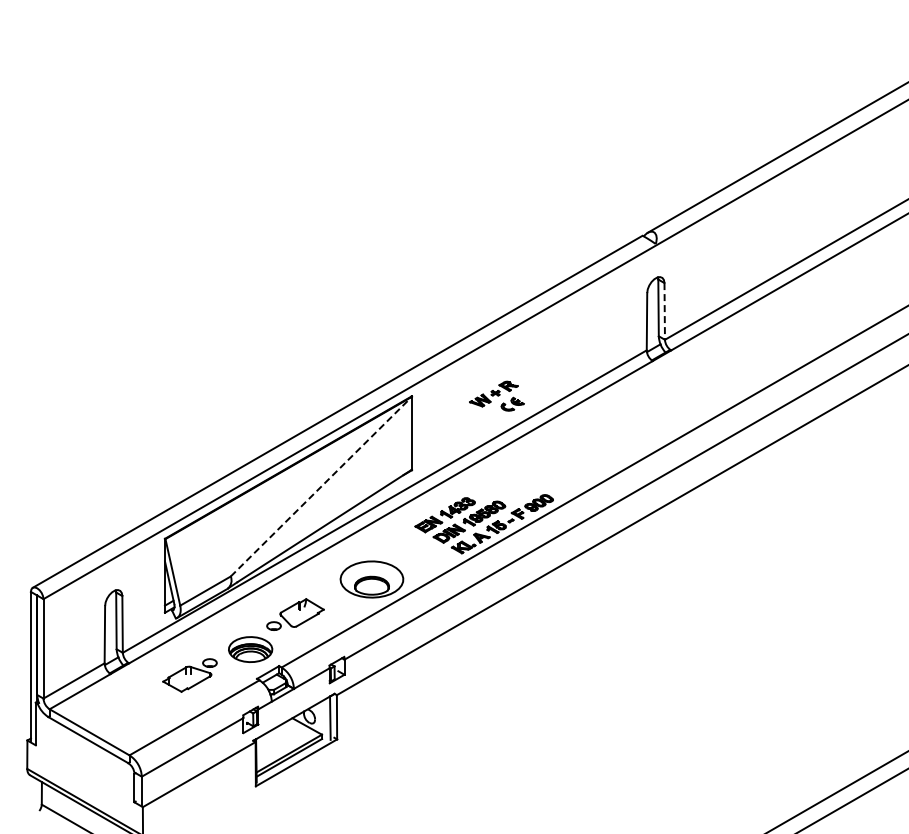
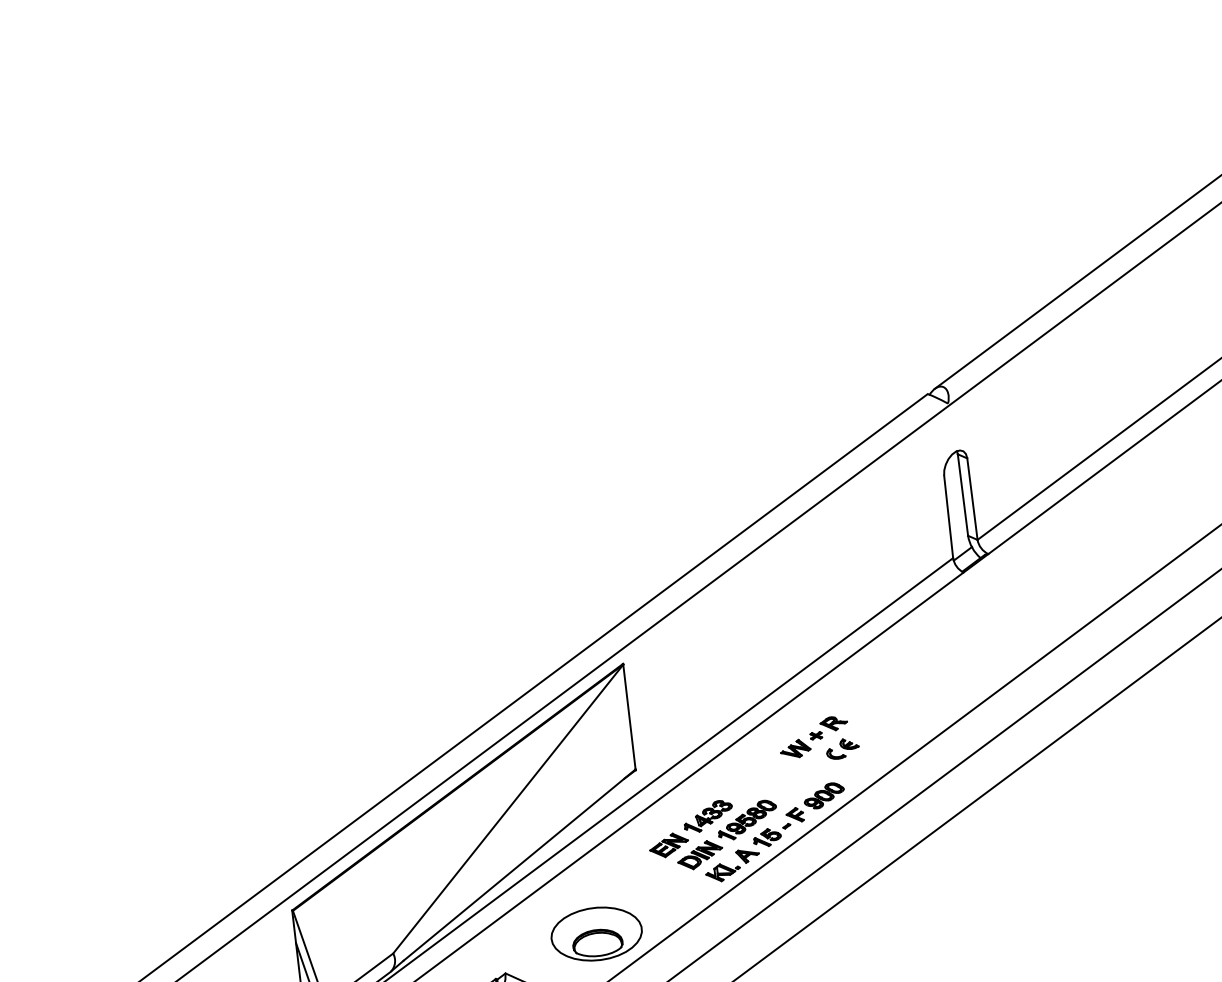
line: (664, 311) -> (972, 499), dashed -> solid
part: (496, 395) -> (818, 738), moved
line: (321, 486) -> (508, 808), dashed -> solid

